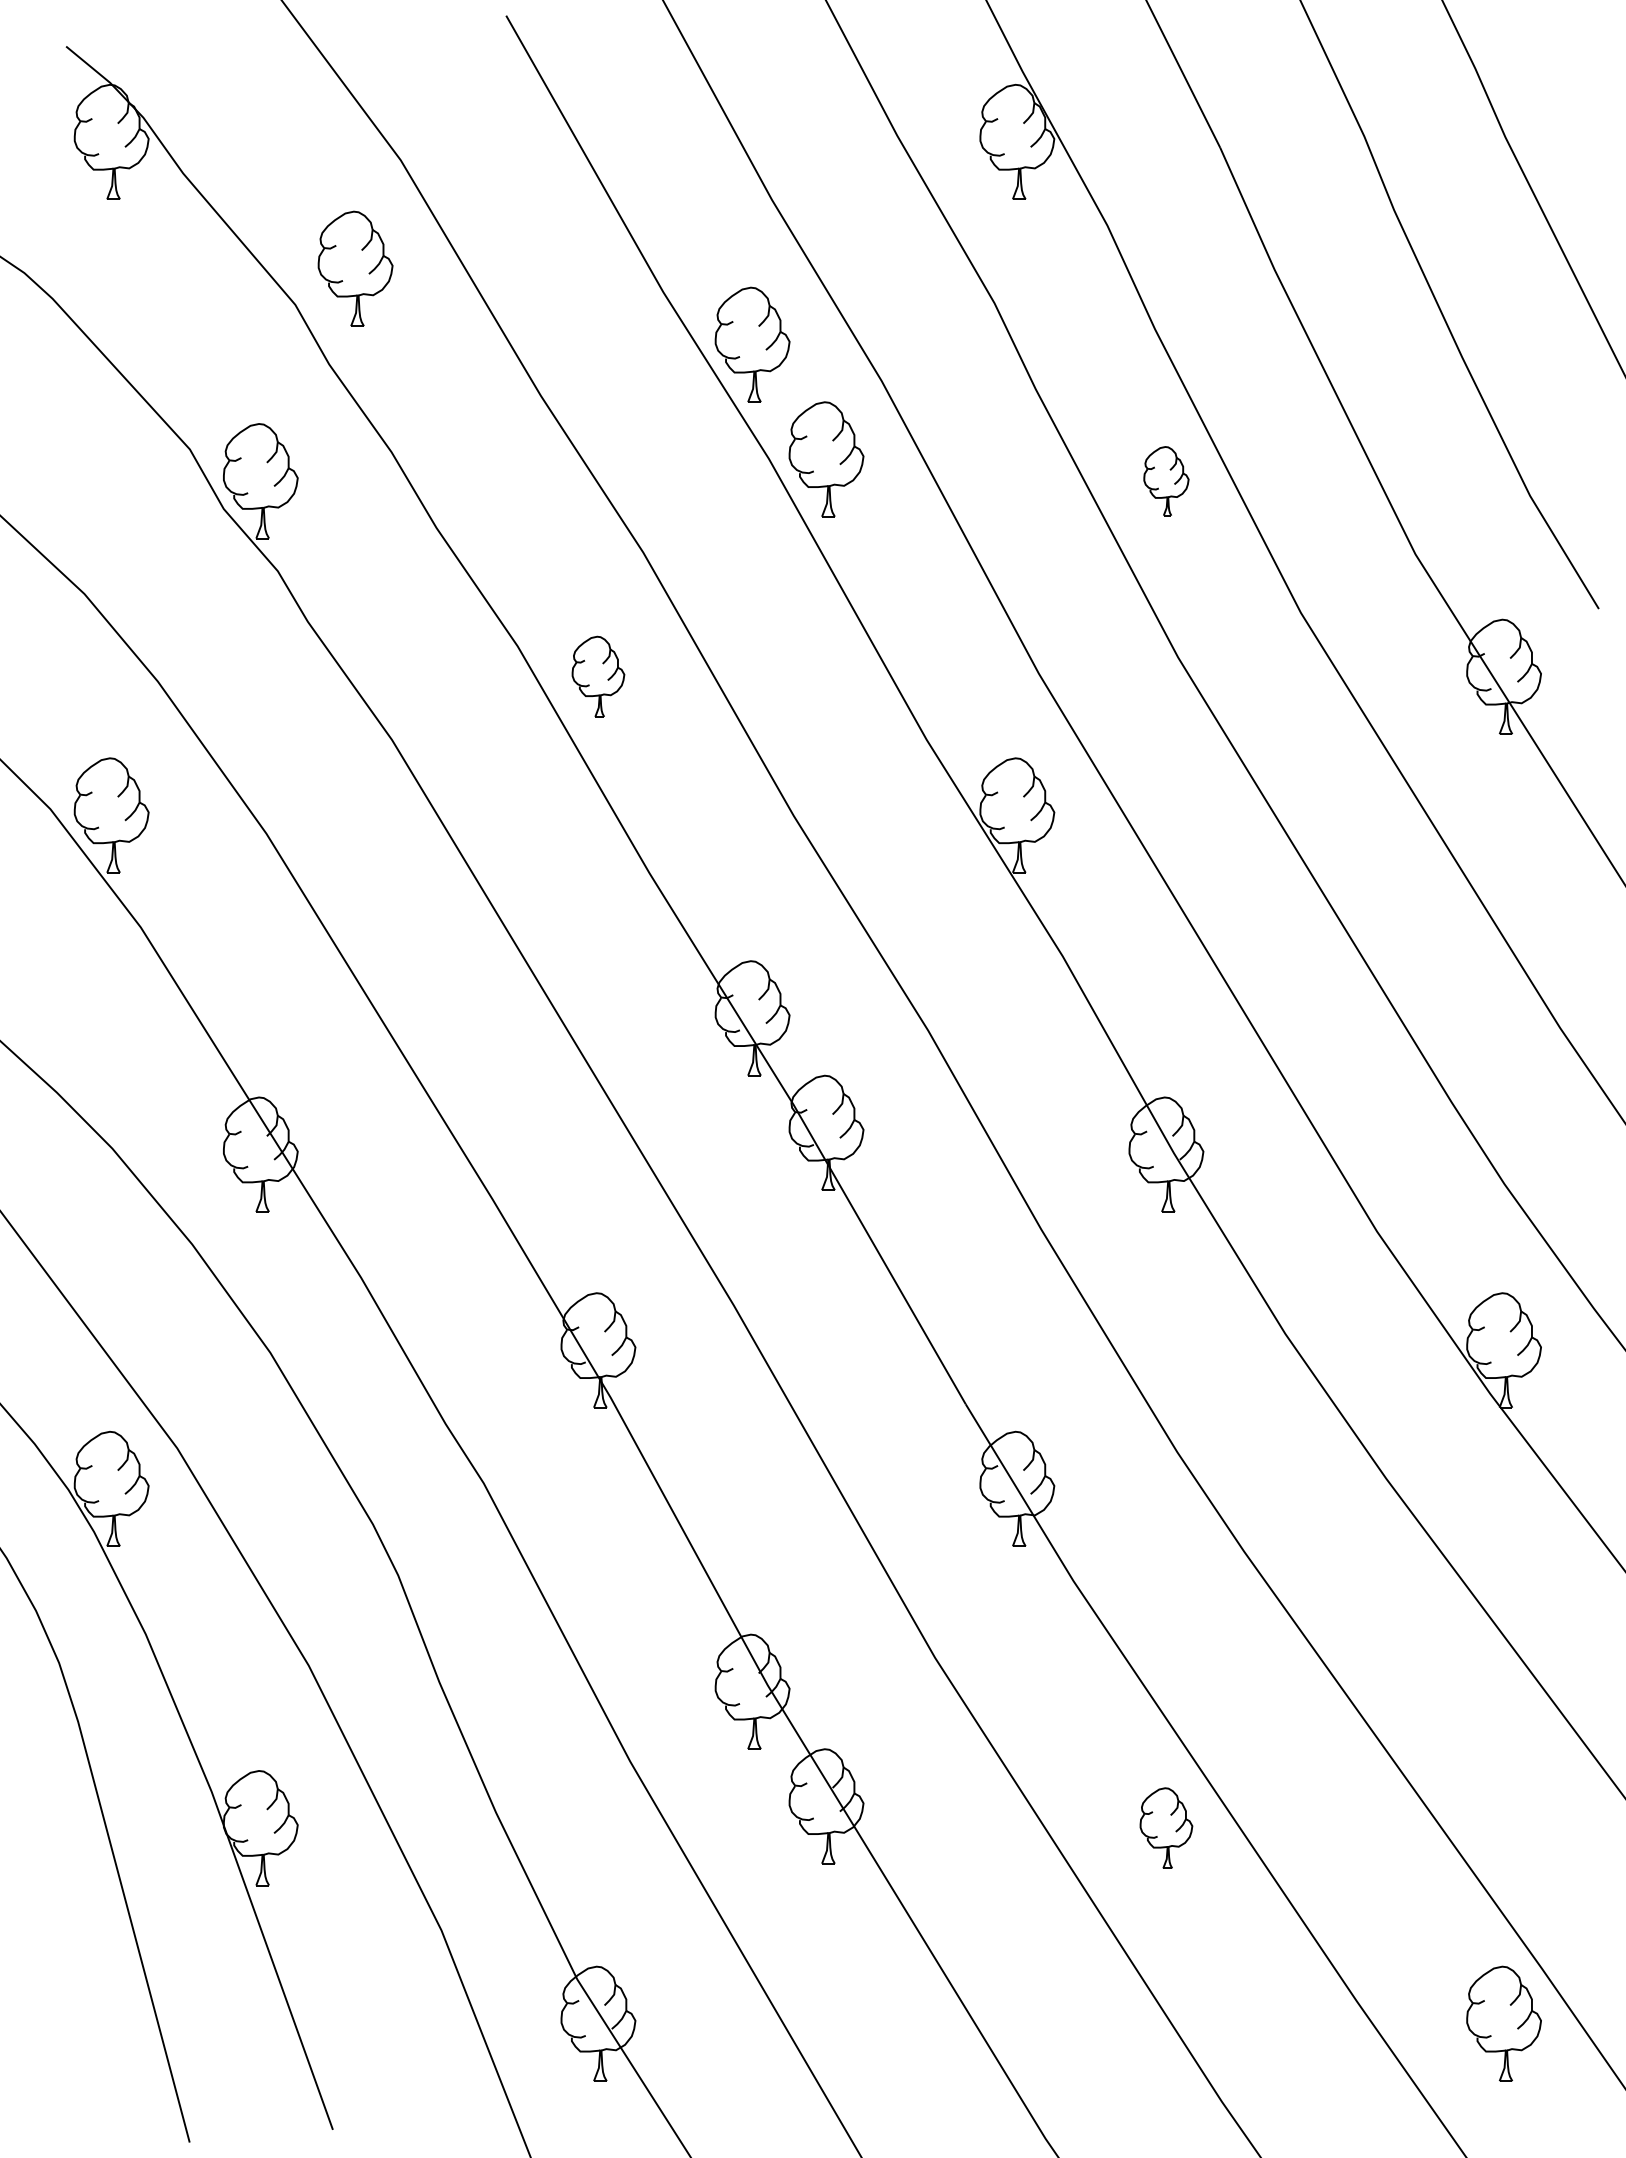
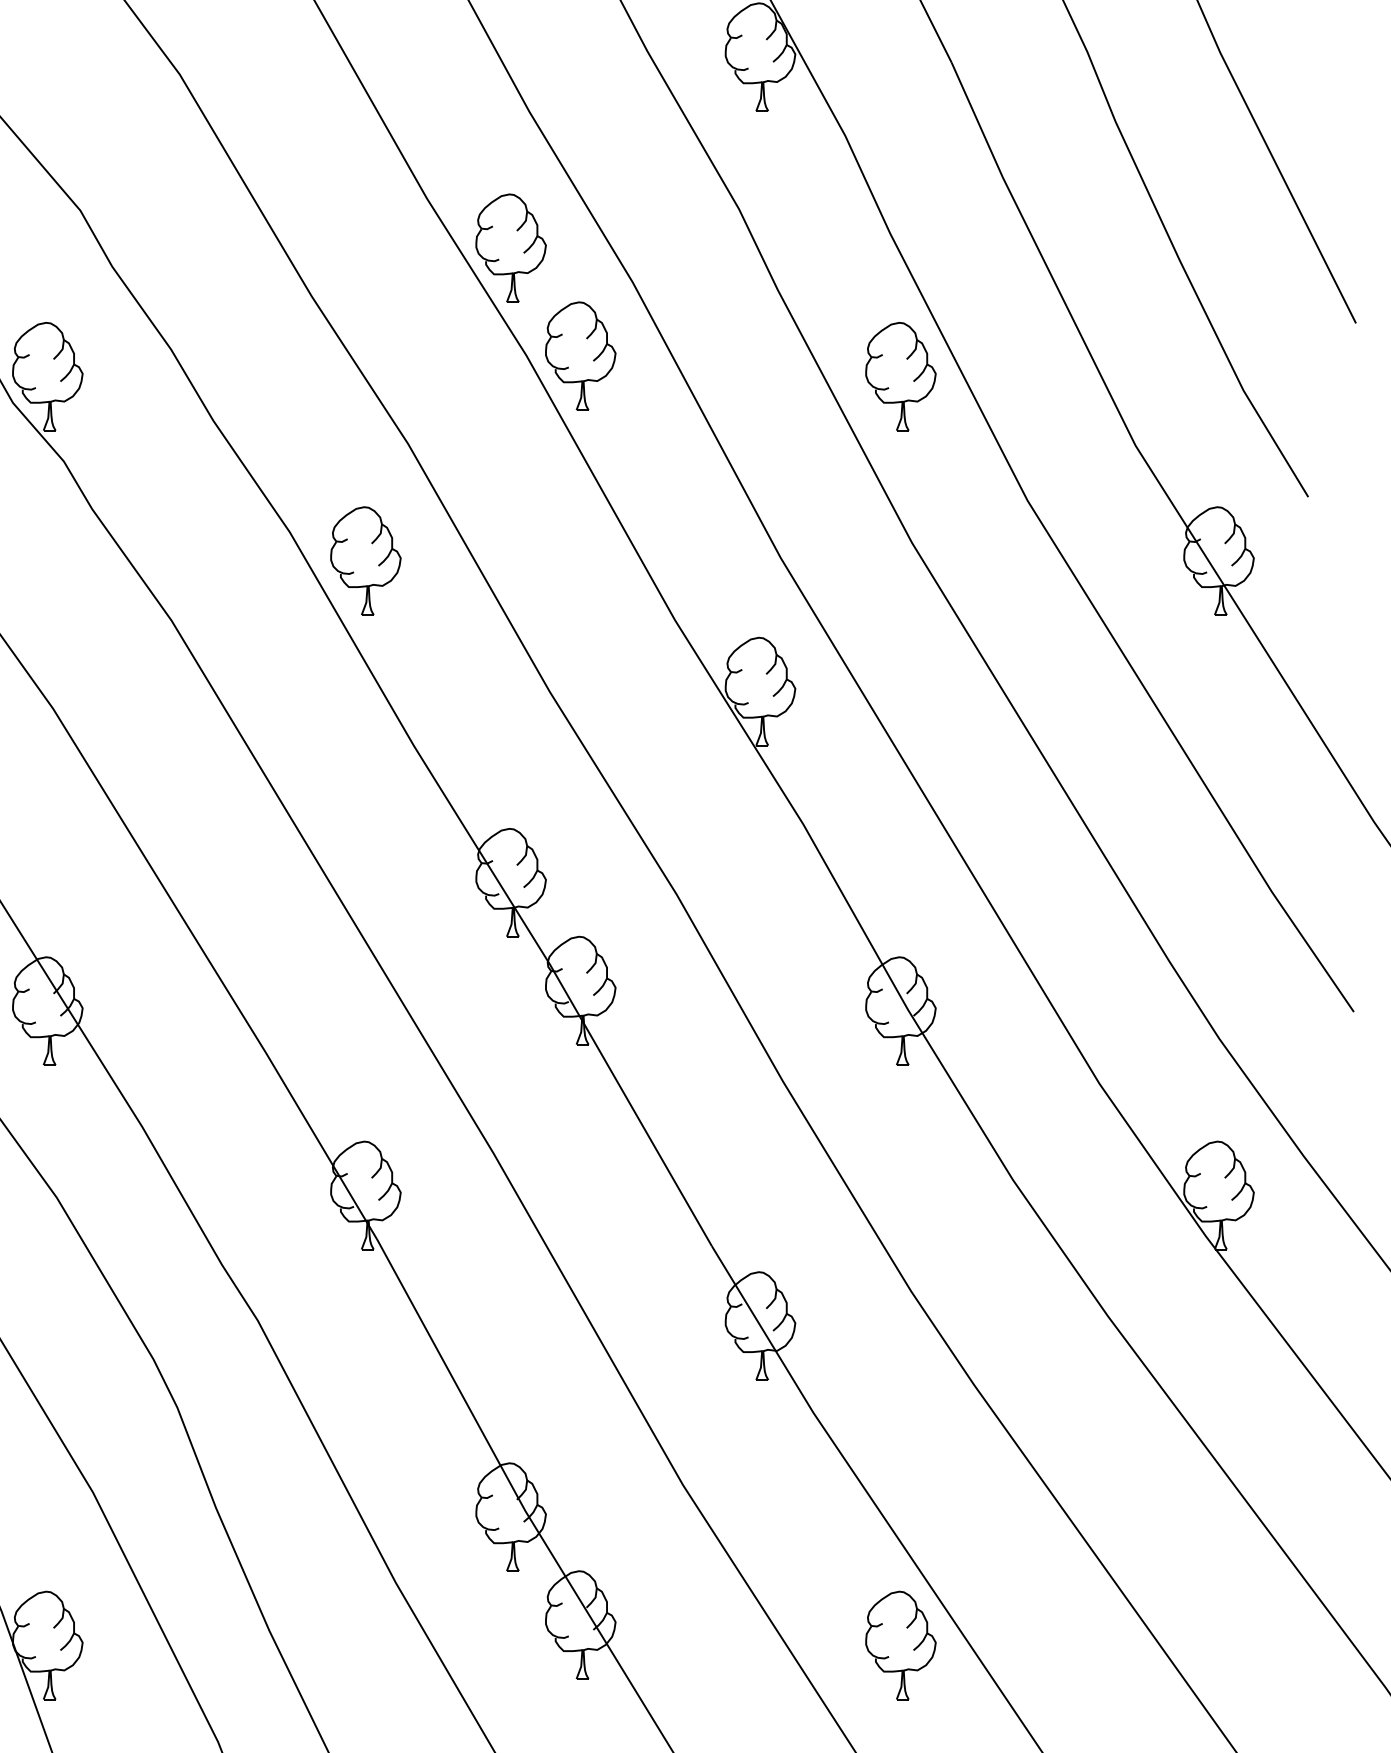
part: (355, 268) -> (137, 176), removed
part: (1166, 481) -> (901, 376), size x1.67
part: (598, 676) -> (365, 560), size x1.43
part: (1166, 1828) -> (901, 1645), size x1.43

